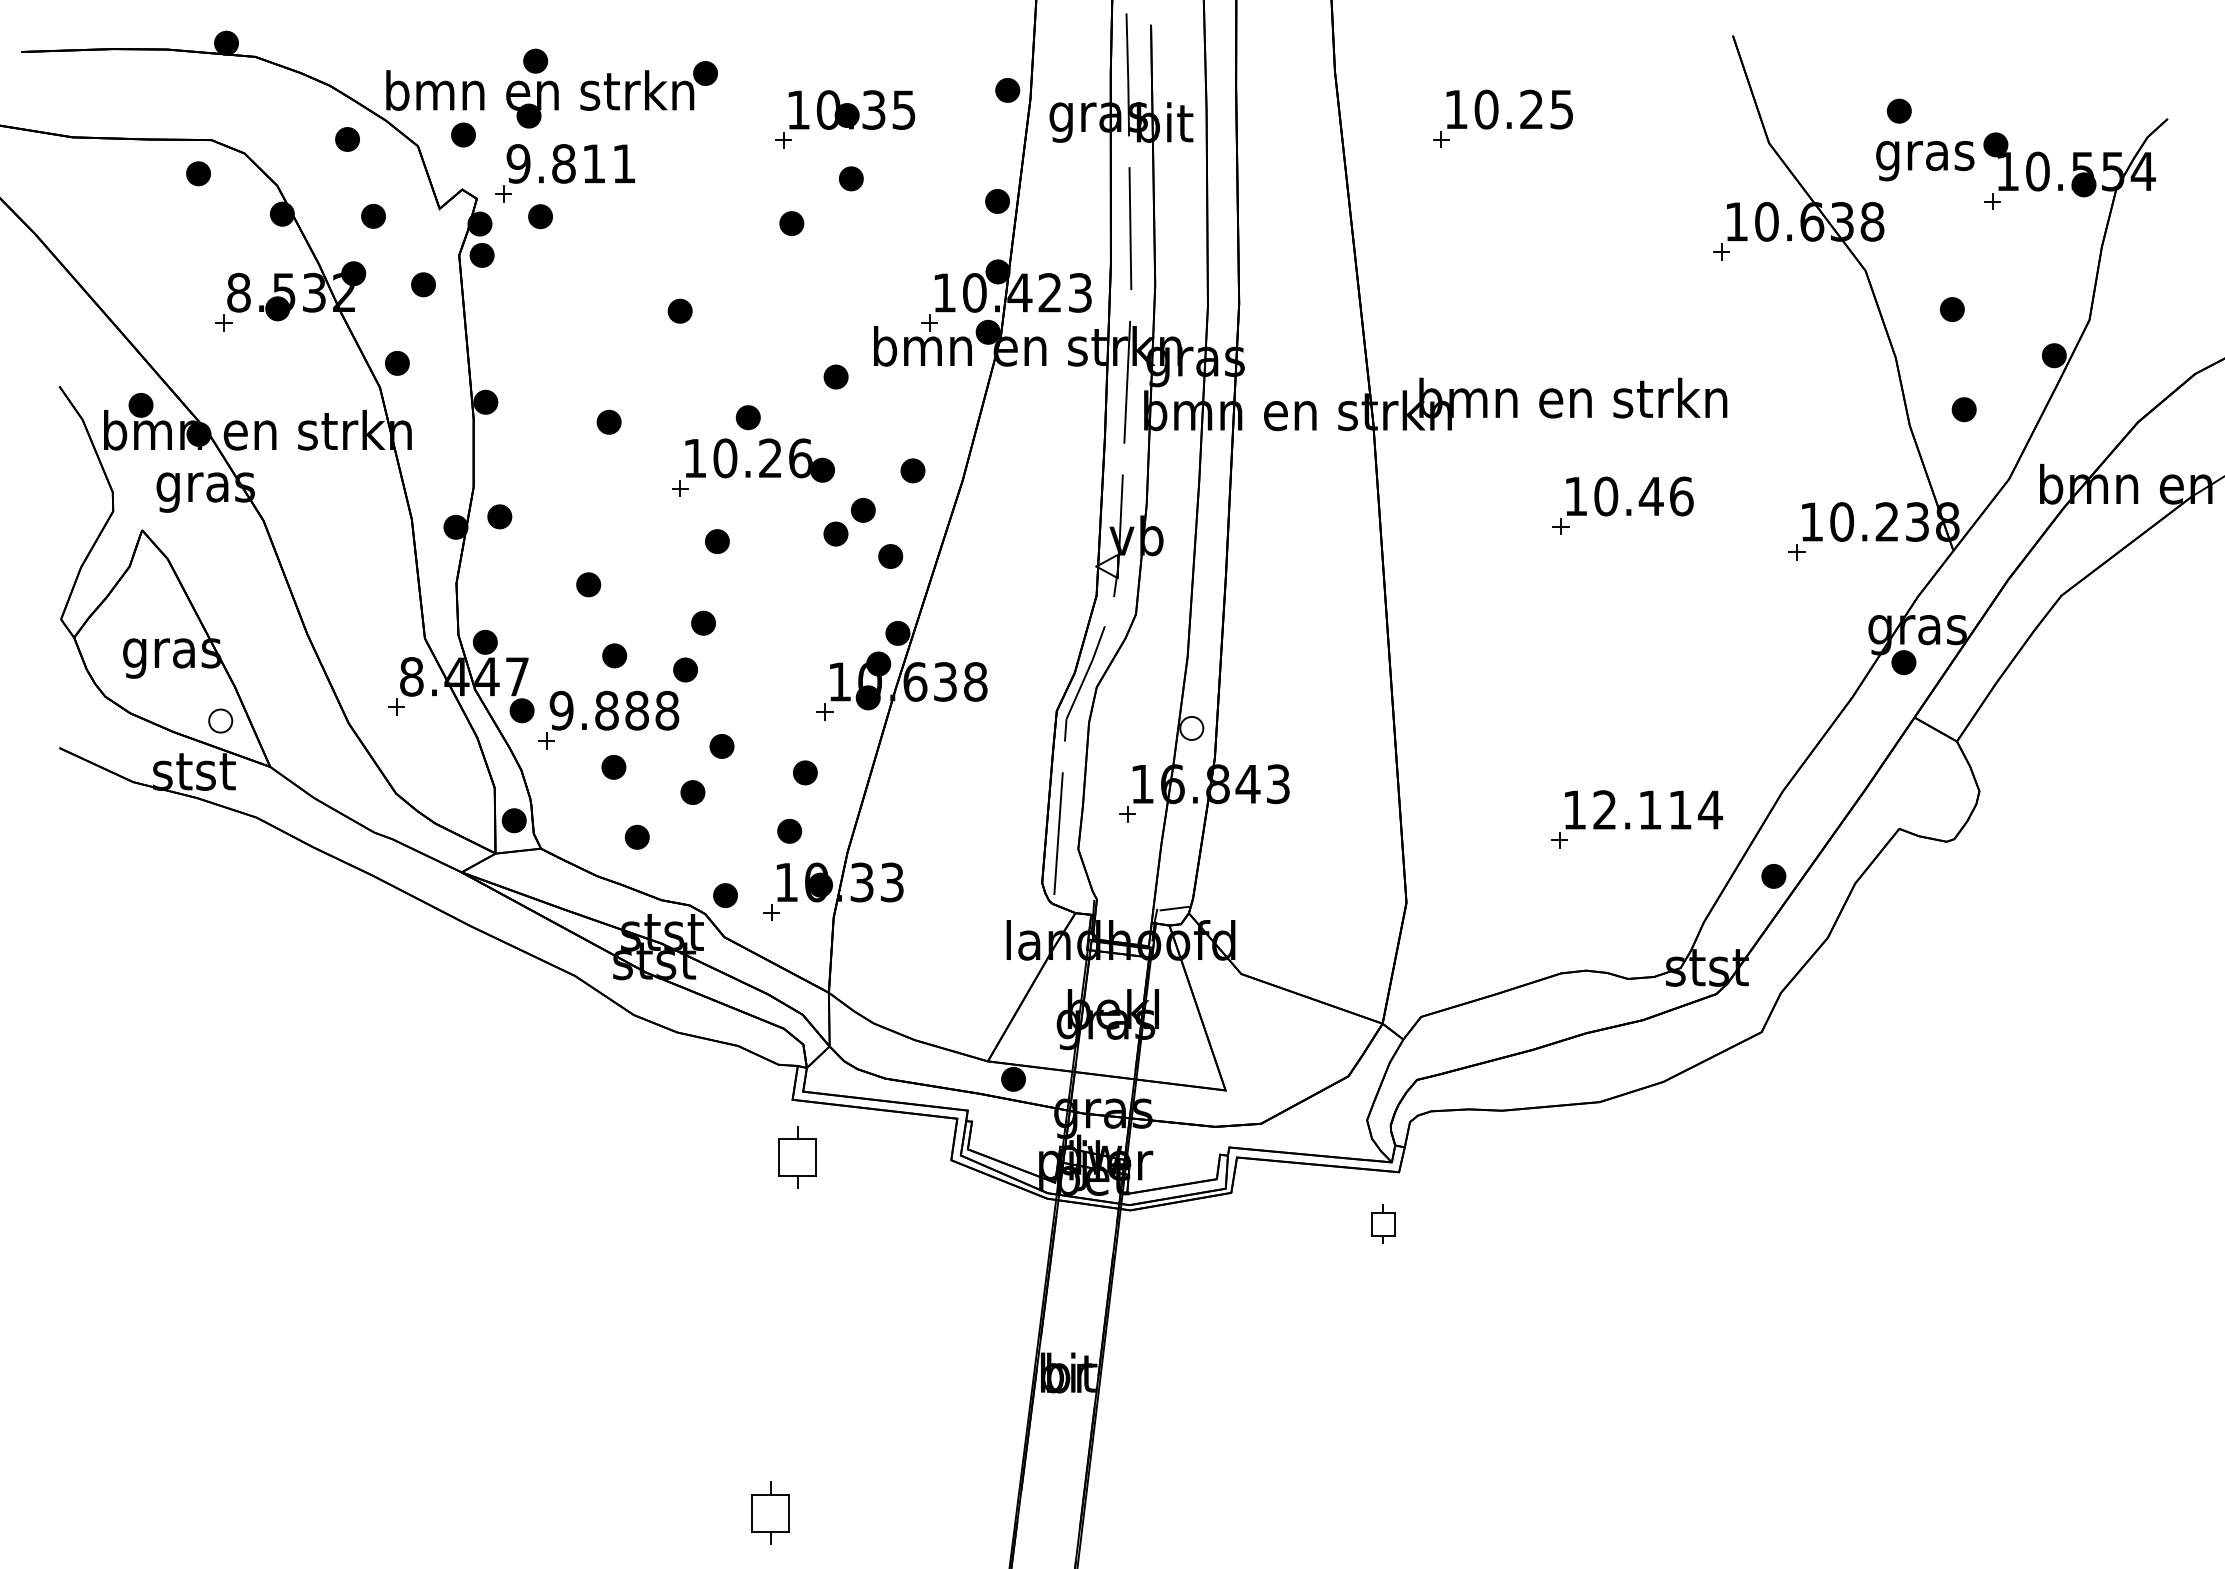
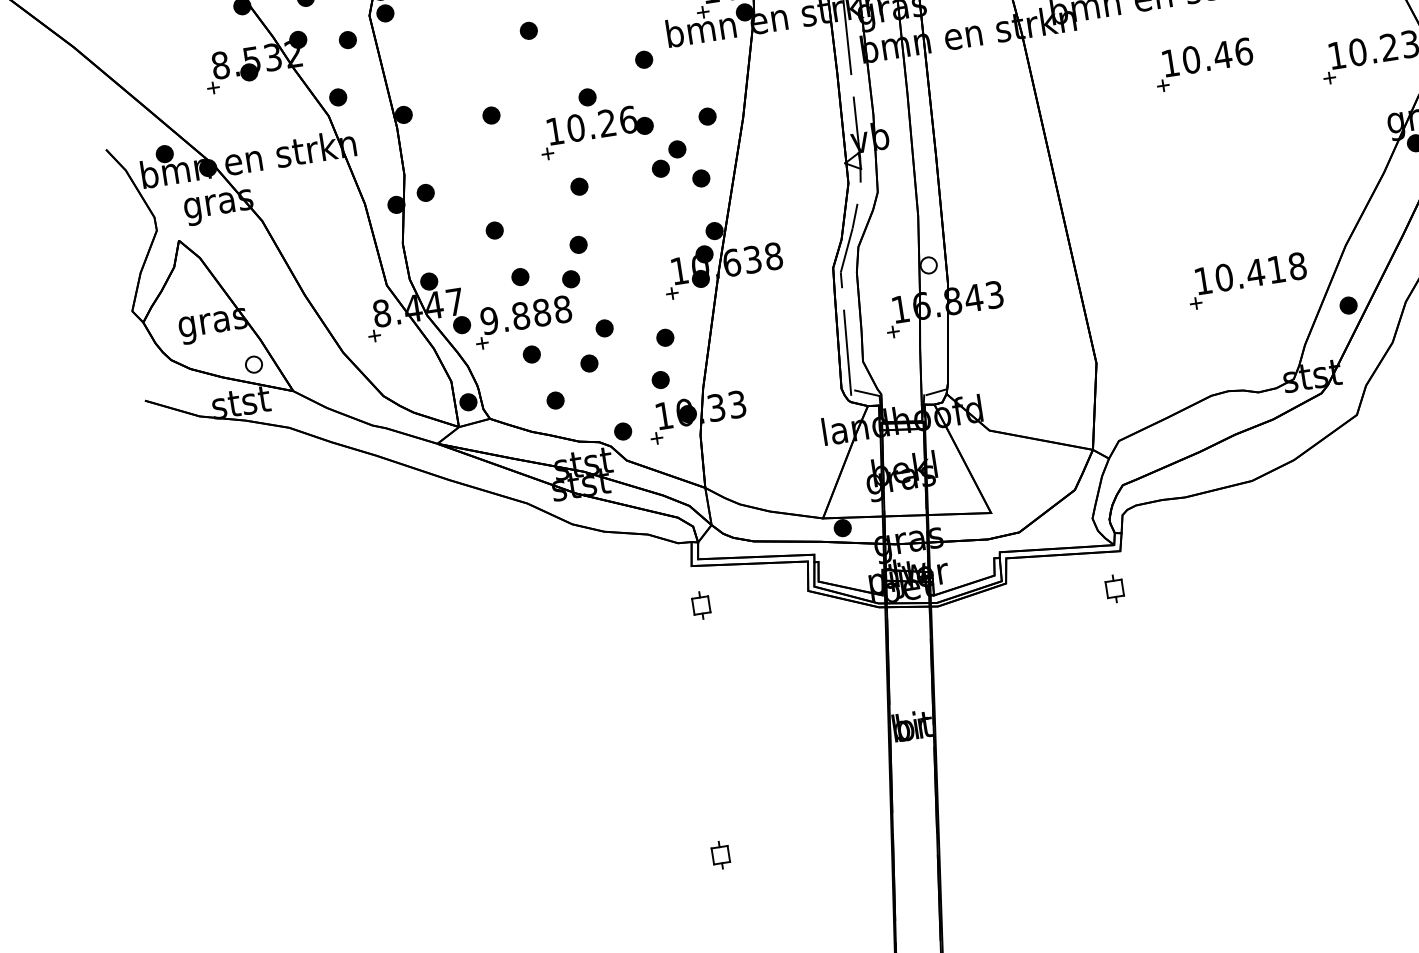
text: (1658, 809) -> (1261, 271), 12.114 -> 10.418
line: (1076, 894) -> (866, 393), added
part: (797, 1157) -> (701, 605), size x0.62
part: (770, 1512) -> (720, 854), size x0.62

